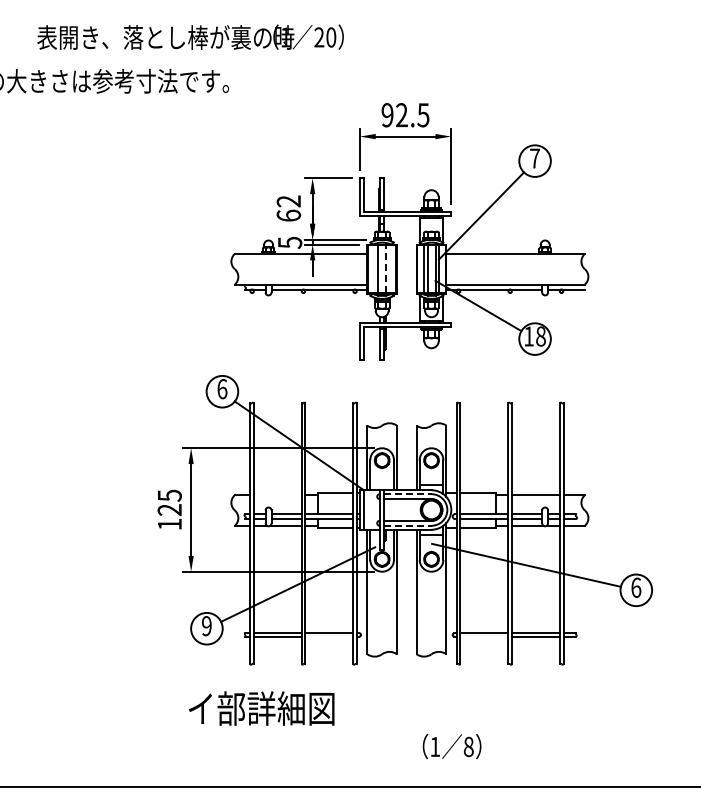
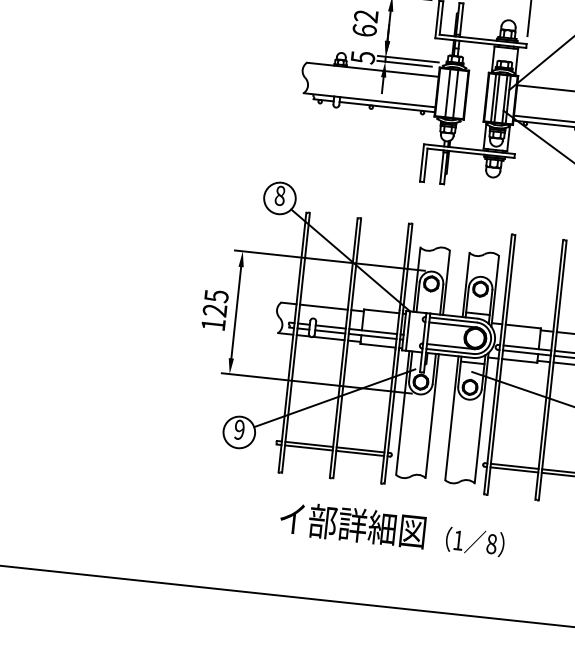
line: (386, 268) -> (456, 93), dashed -> solid
text: (222, 389) -> (280, 196), 6 -> 8
line: (407, 494) -> (453, 320), dashed -> solid
line: (277, 495) -> (323, 307), added
line: (407, 525) -> (449, 351), dashed -> solid
line: (329, 636) -> (360, 453), added
line: (484, 636) -> (514, 469), added
text: (261, 708) -> (352, 524), moved
text: (451, 746) -> (474, 541), moved

